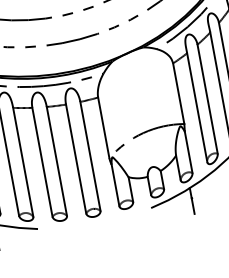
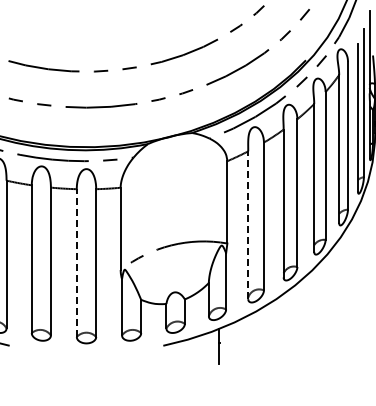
line: (197, 107) -> (248, 225), solid -> dashed
line: (75, 159) -> (76, 263), solid -> dashed

